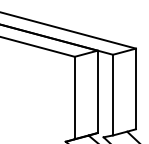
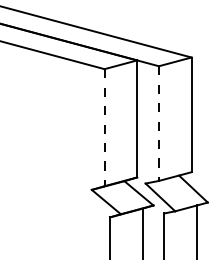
line: (112, 95) -> (158, 124), solid -> dashed
line: (74, 97) -> (104, 127), solid -> dashed

